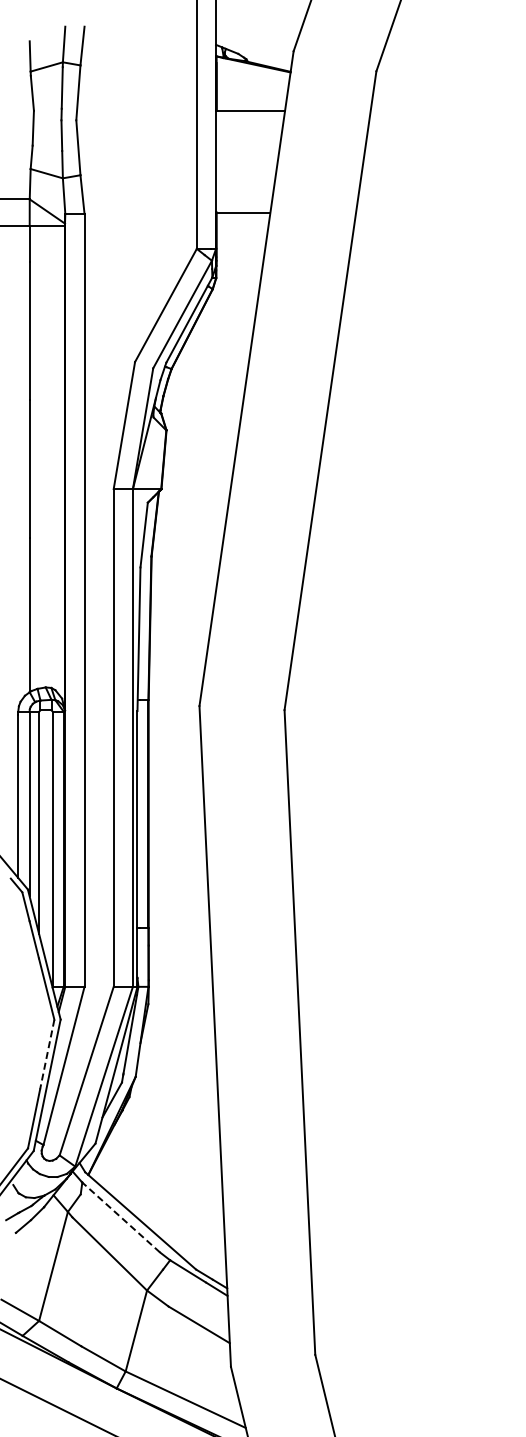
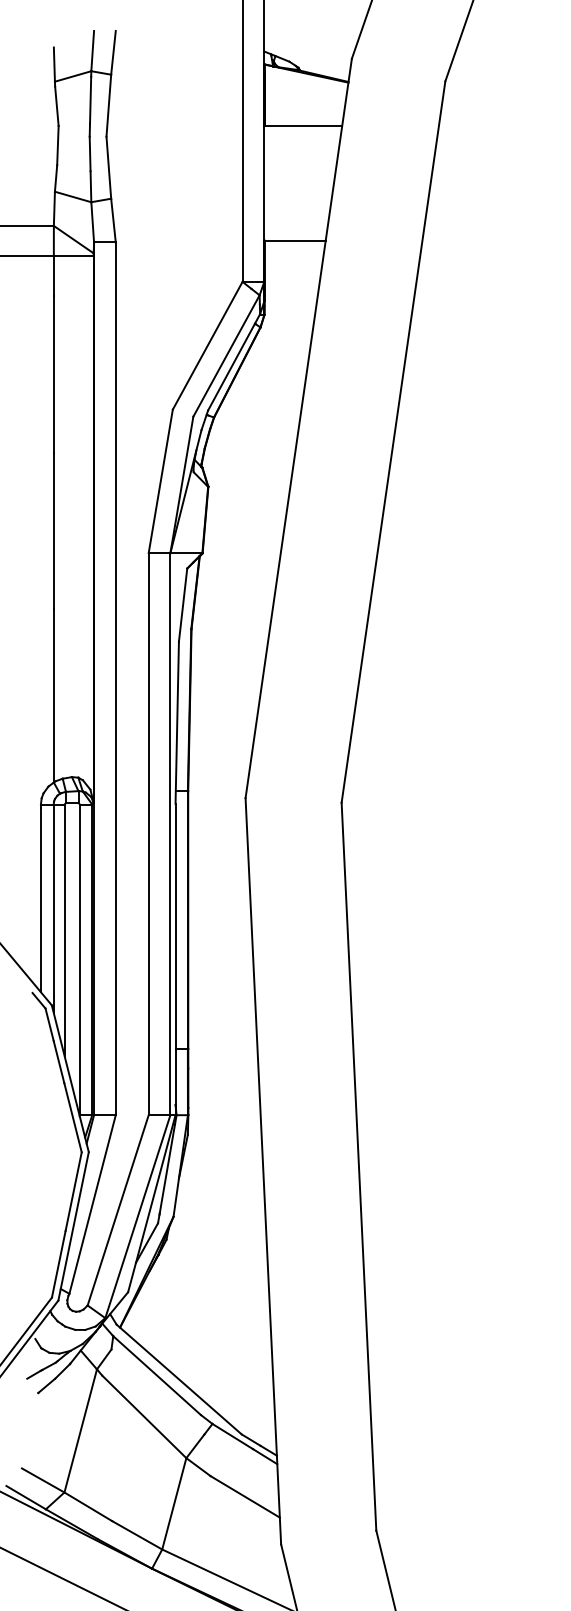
line: (47, 1054) -> (73, 1191), dashed -> solid
line: (120, 1217) -> (156, 1375), dashed -> solid

